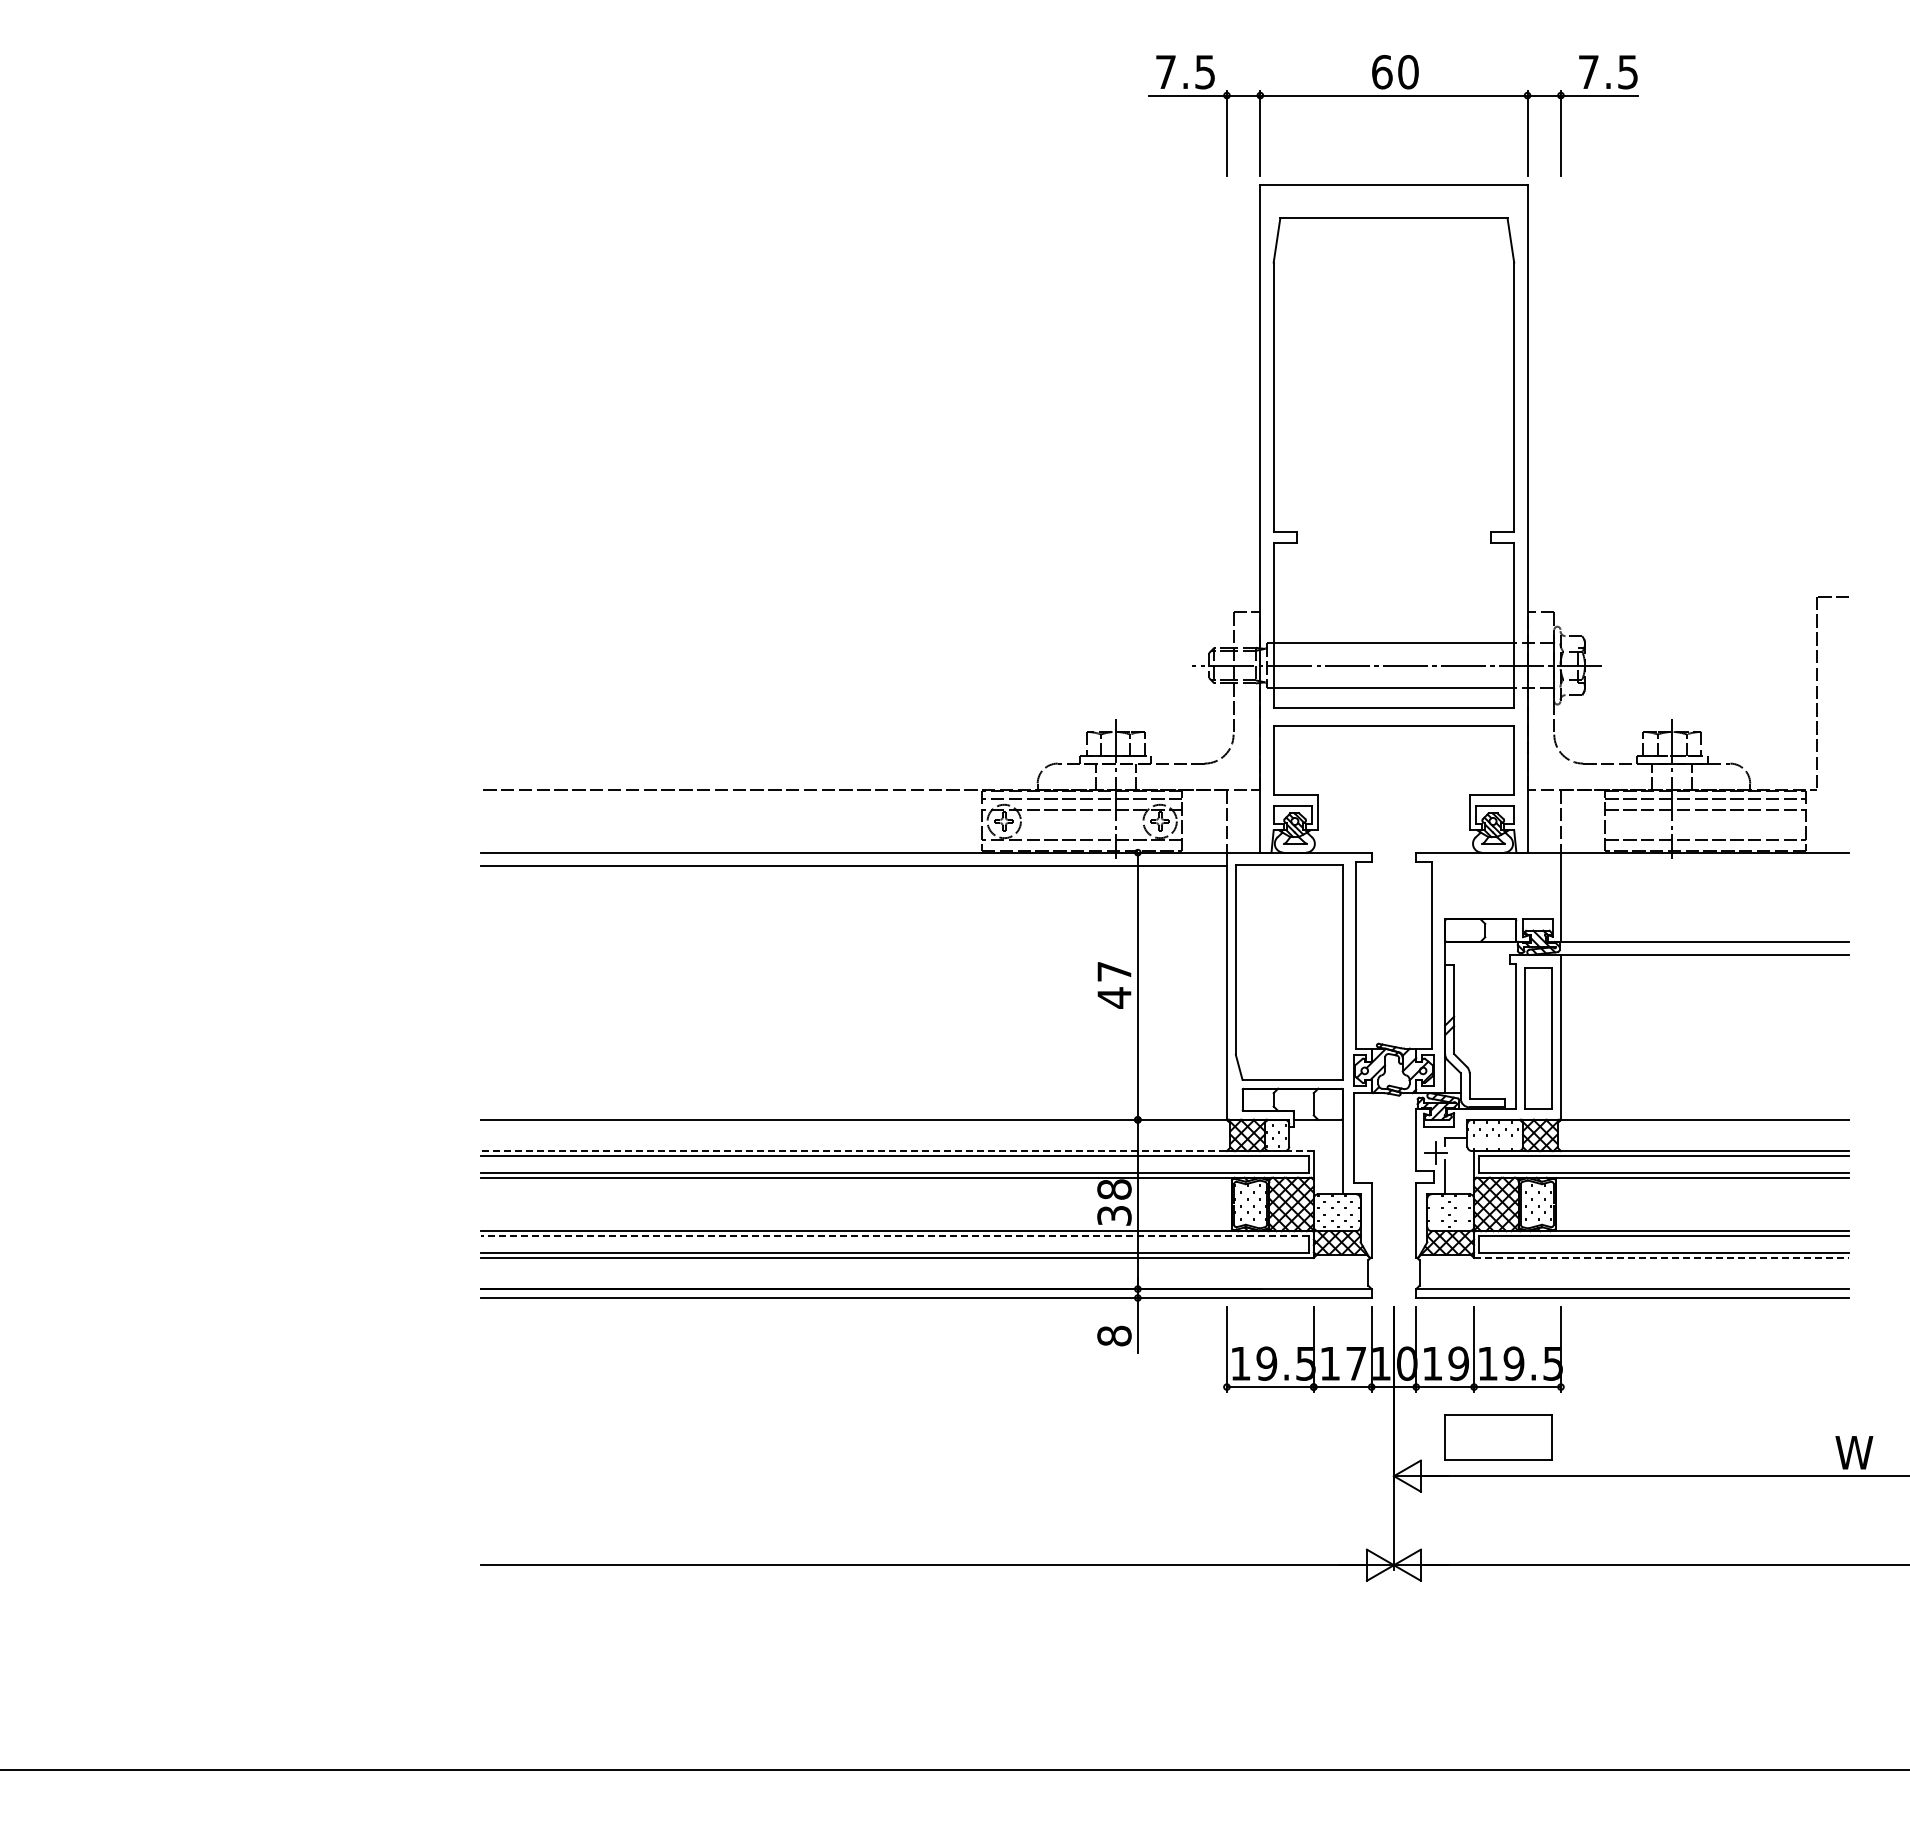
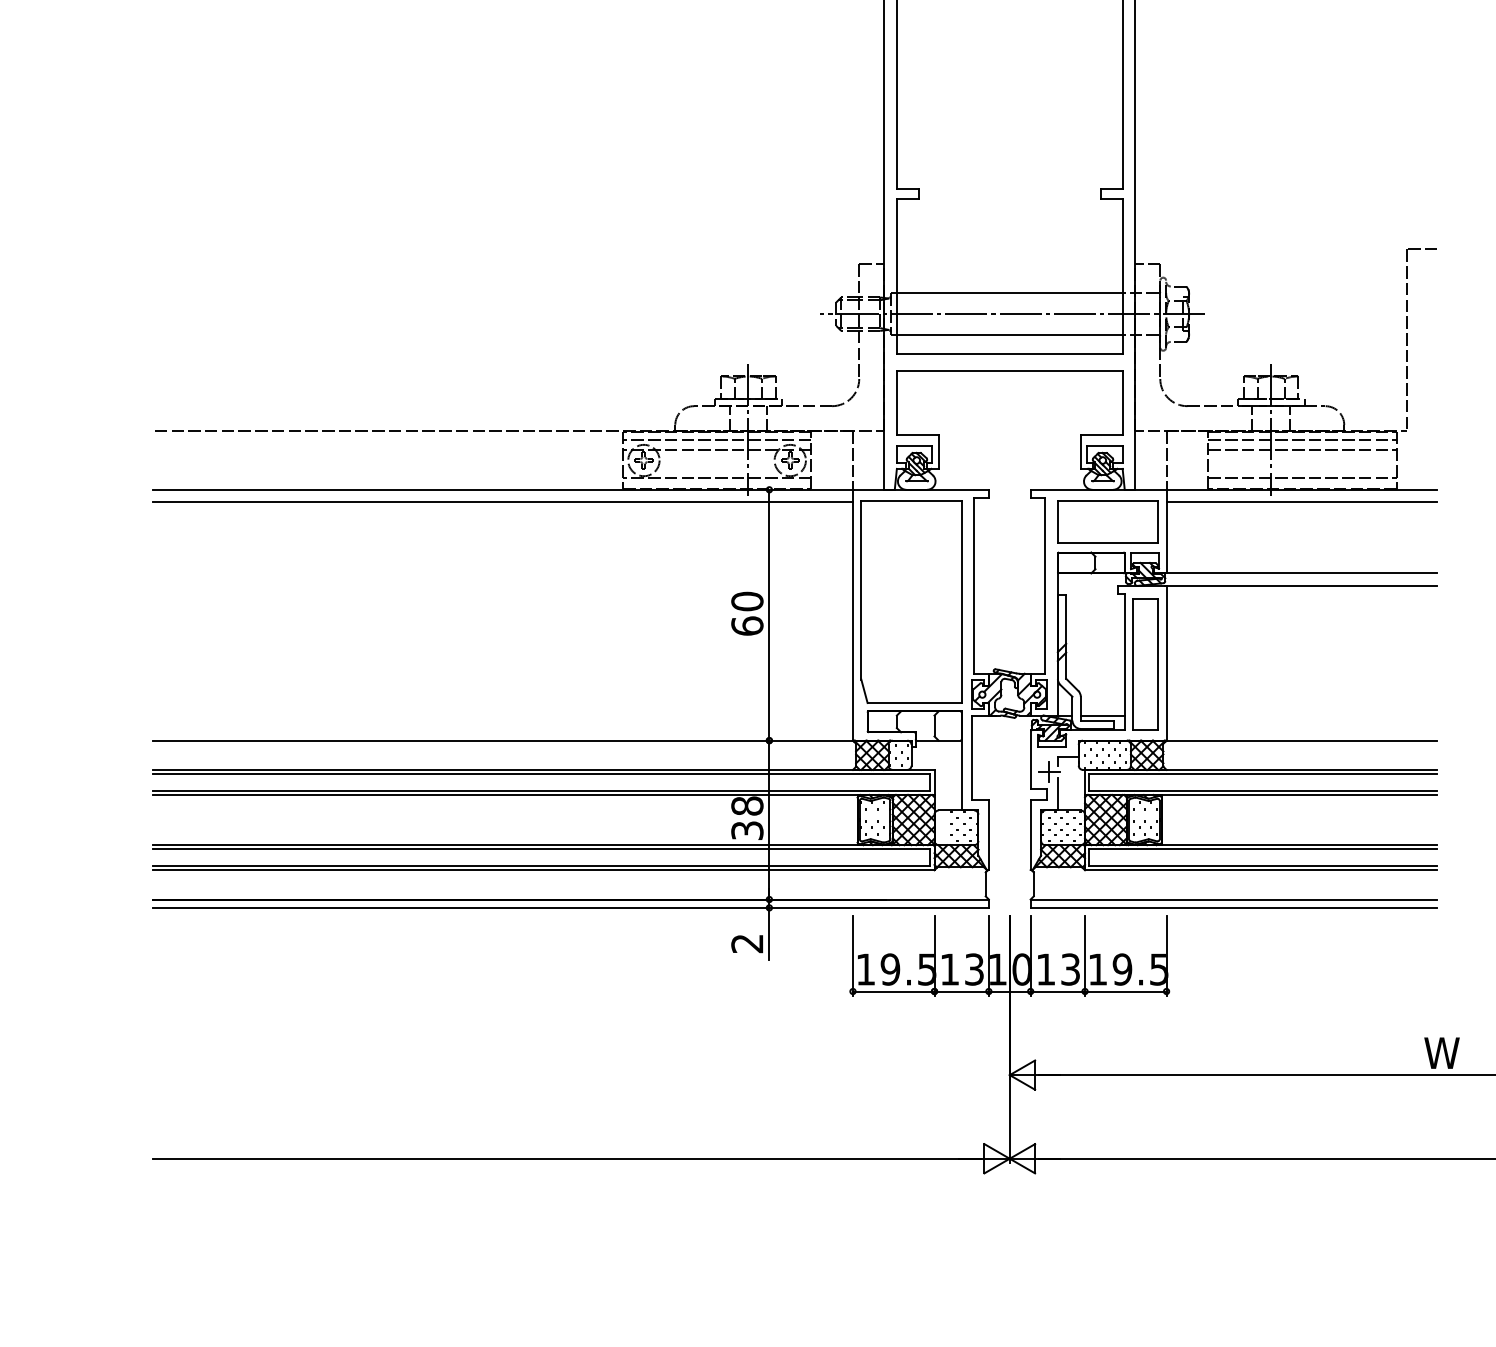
line: (1704, 866) -> (1301, 502), added
text: (1114, 984) -> (747, 613), 47 -> 60
line: (1492, 1093) -> (1102, 715), added
line: (896, 1151) -> (542, 770), dashed -> solid
line: (894, 1235) -> (540, 849), dashed -> solid
line: (1661, 1257) -> (1260, 869), dashed -> solid
text: (1114, 1335) -> (747, 943), 8 -> 2
text: (1356, 1363) -> (974, 969), 17 -> 13
text: (1458, 1363) -> (1070, 969), 19 -> 13
part: (1498, 1437) -> (1107, 522), moved

